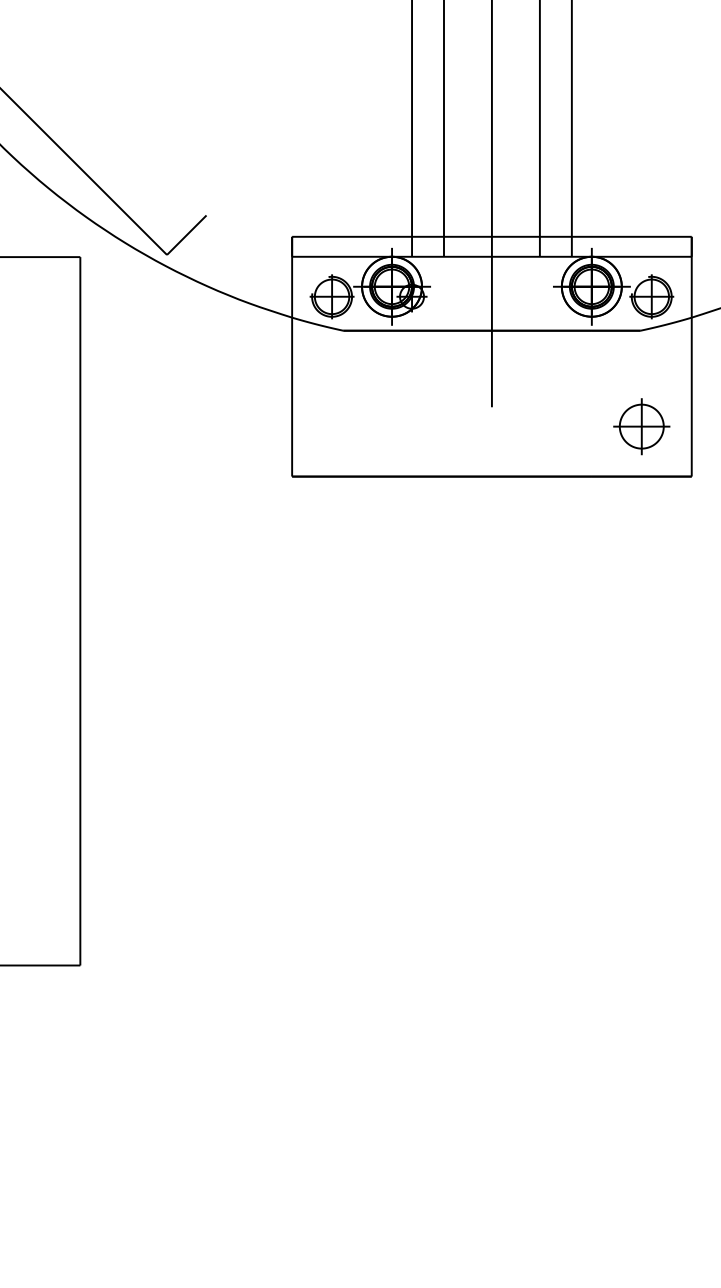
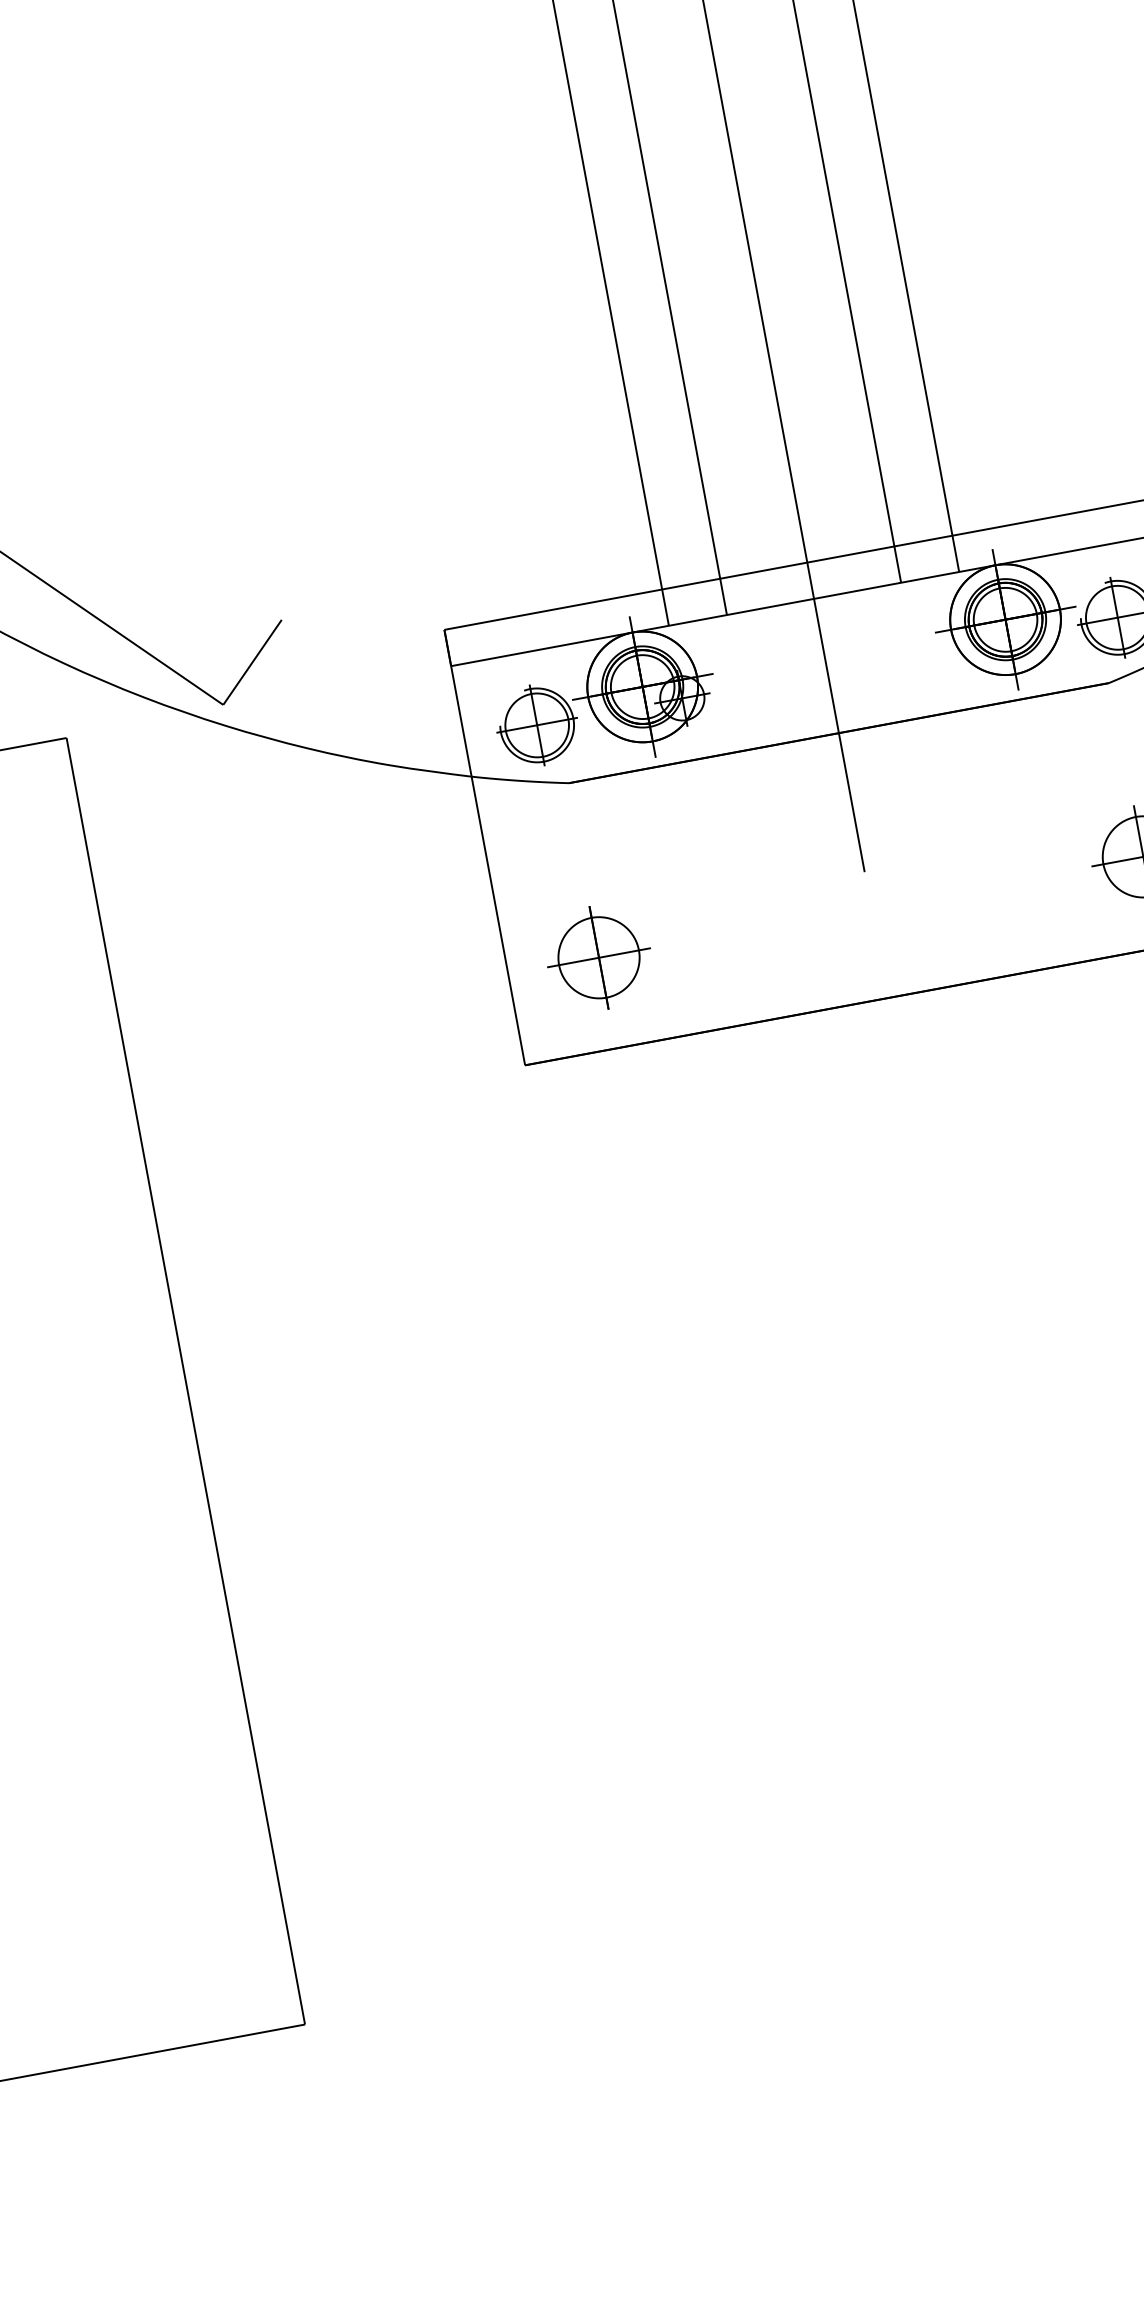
part: (341, 426) -> (597, 957), added

